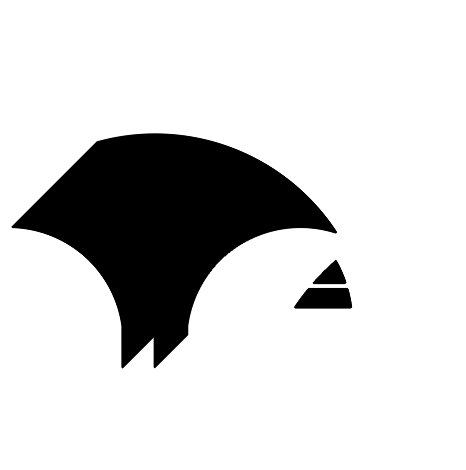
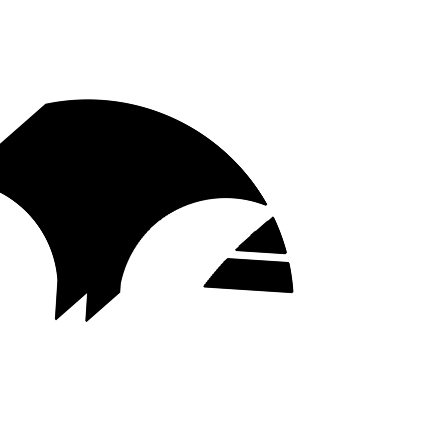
part: (322, 283) -> (250, 252), size x1.67

